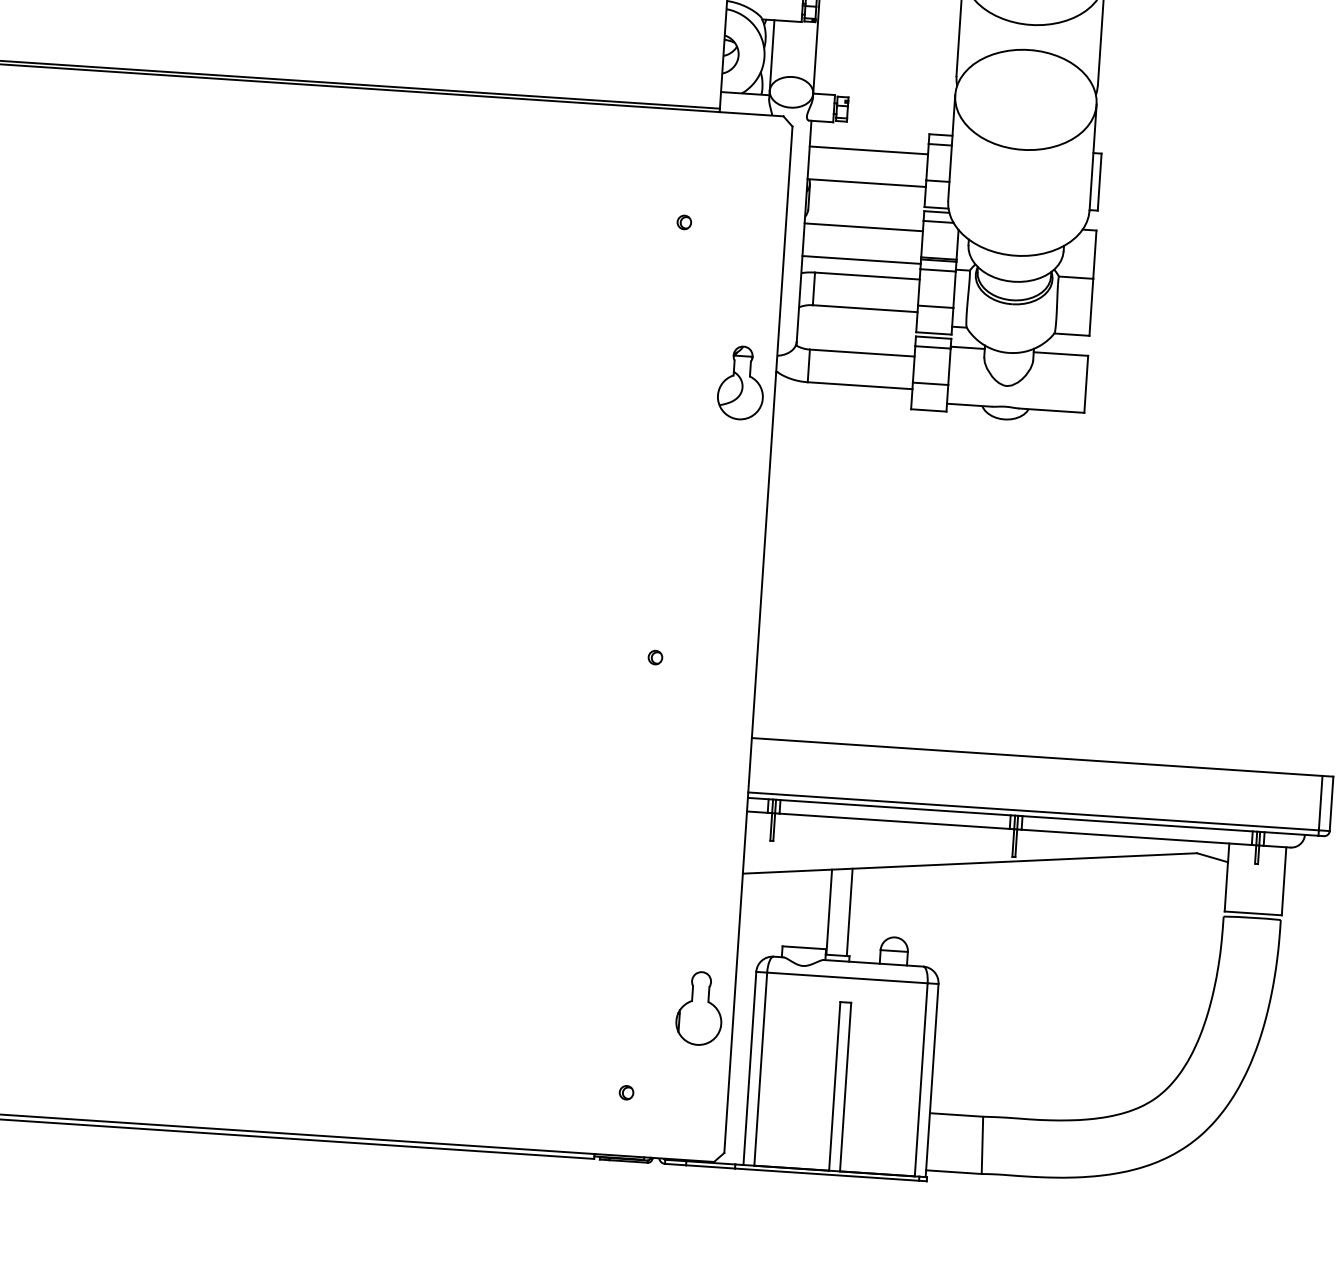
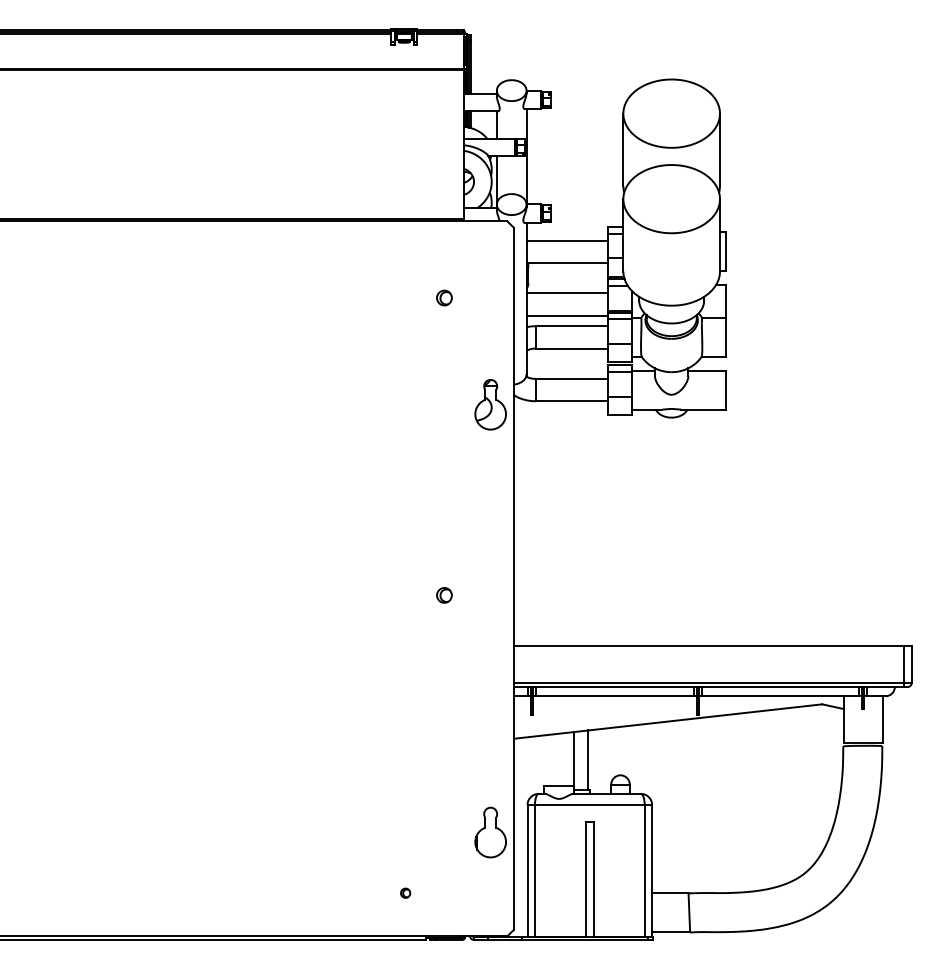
part: (684, 221) -> (444, 297), size x1.6
part: (655, 657) -> (444, 595), size x1.6
part: (626, 1091) -> (405, 892), moved

